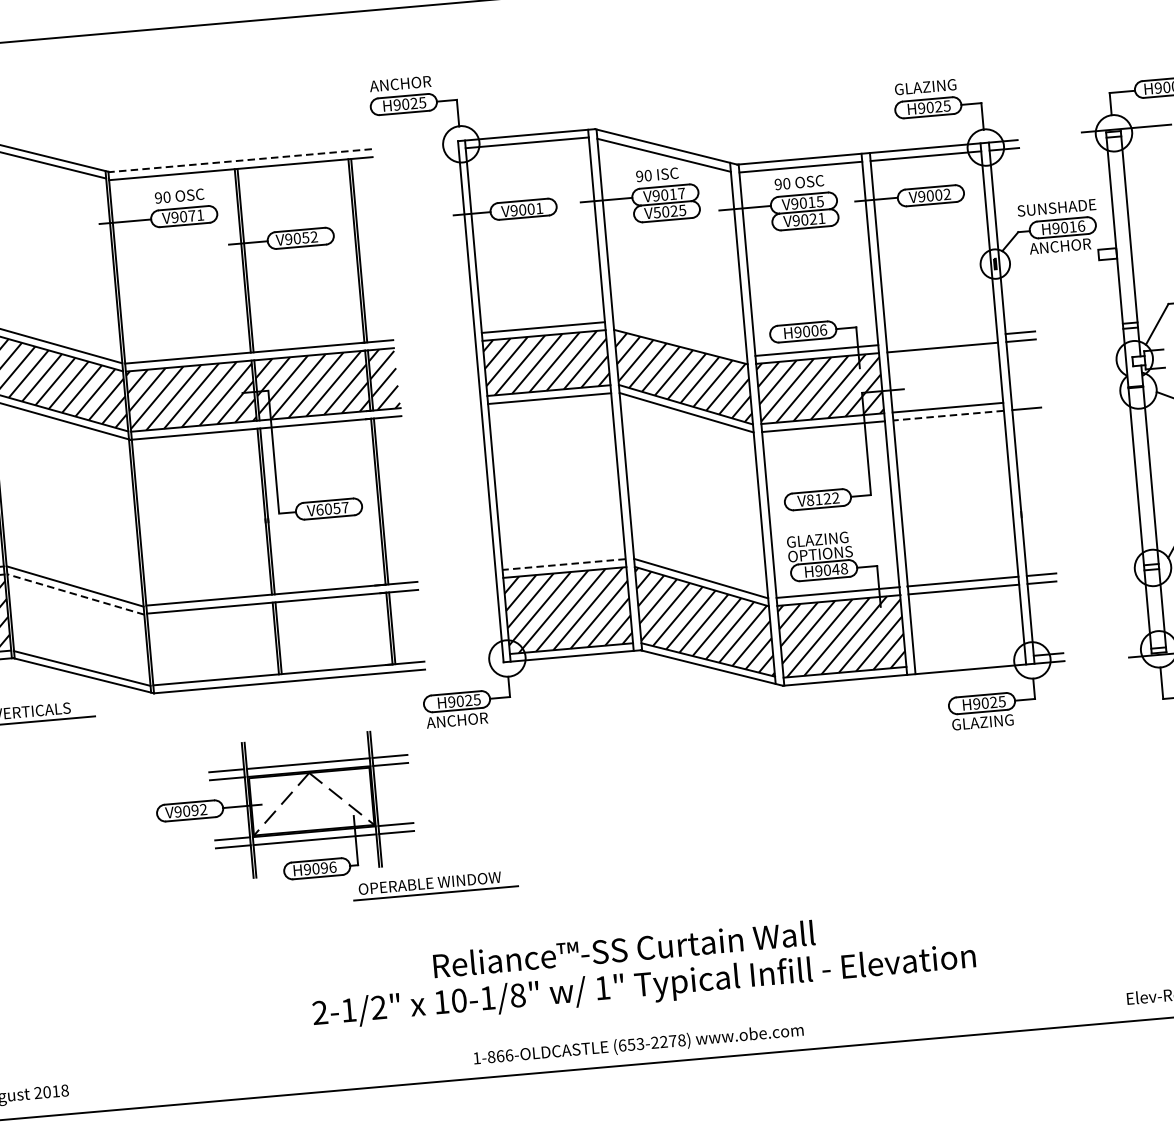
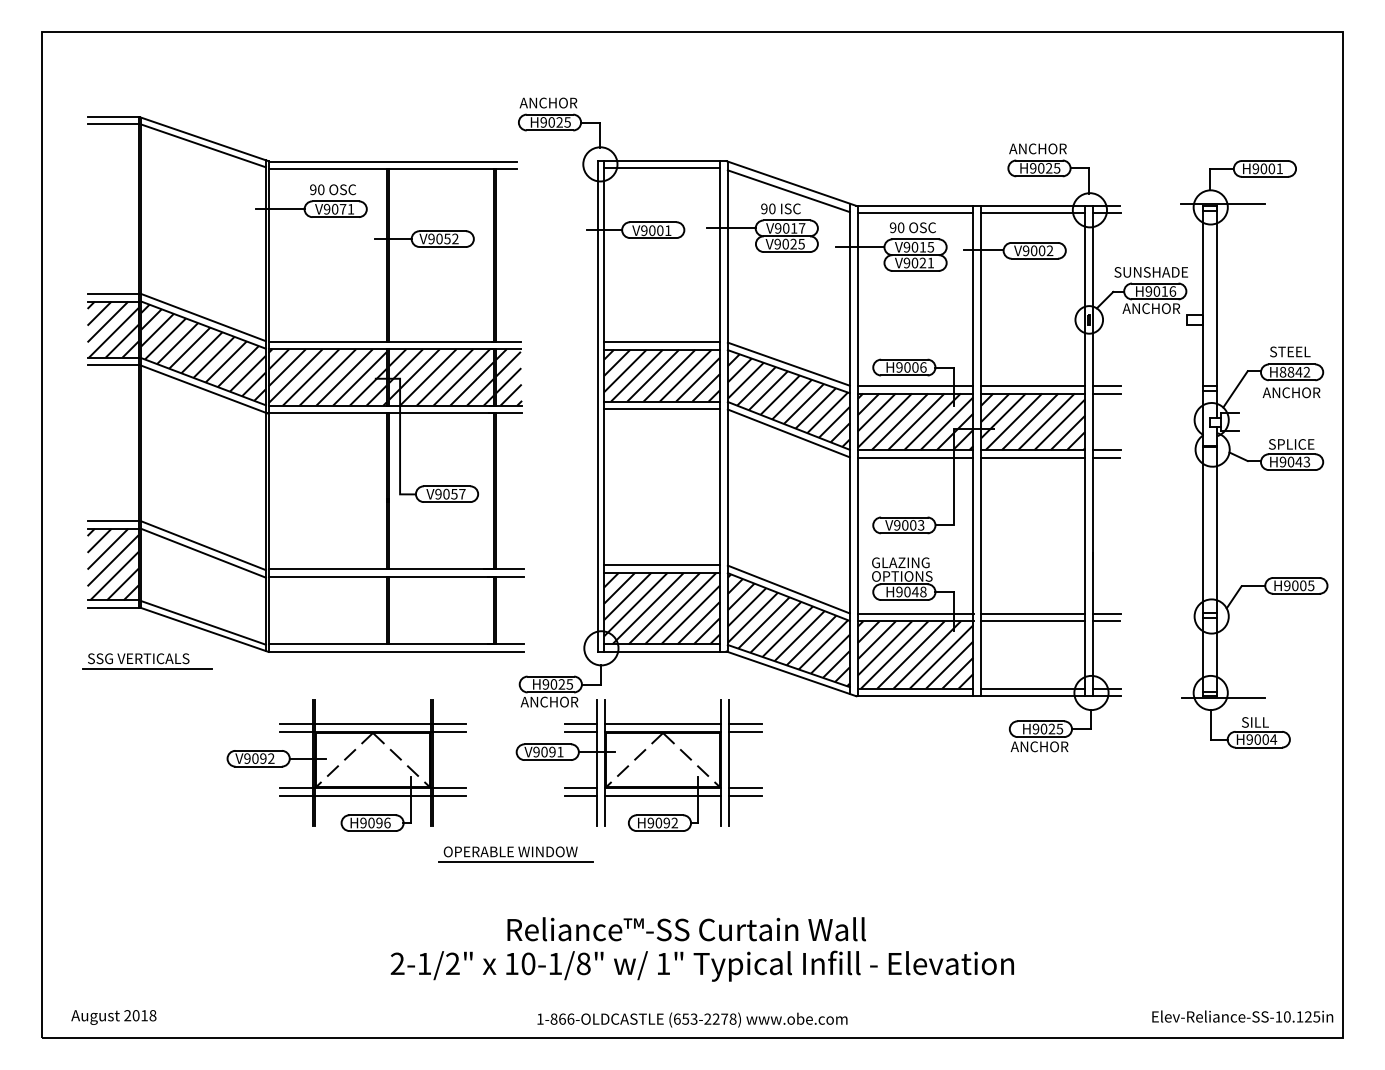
text: (925, 86) -> (1038, 148), GLAZING -> ANCHOR
line: (240, 160) -> (392, 161), dashed -> solid
text: (656, 211) -> (777, 243), V5025 -> V9025
line: (679, 338) -> (788, 363), added
line: (942, 340) -> (1033, 386), added
hatch: (945, 377) -> (1033, 421), added
line: (1025, 401) -> (1106, 450), added
line: (947, 415) -> (1032, 457), dashed -> solid
text: (823, 499) -> (909, 525), V8122 -> V9003
text: (319, 509) -> (438, 493), V6057 -> V9057
line: (564, 564) -> (662, 565), dashed -> solid
line: (75, 594) -> (203, 553), dashed -> solid
line: (970, 661) -> (1033, 688), added
text: (982, 722) -> (1039, 746), GLAZING -> ANCHOR
part: (557, 779) -> (638, 765), added
part: (284, 809) -> (346, 765), moved

